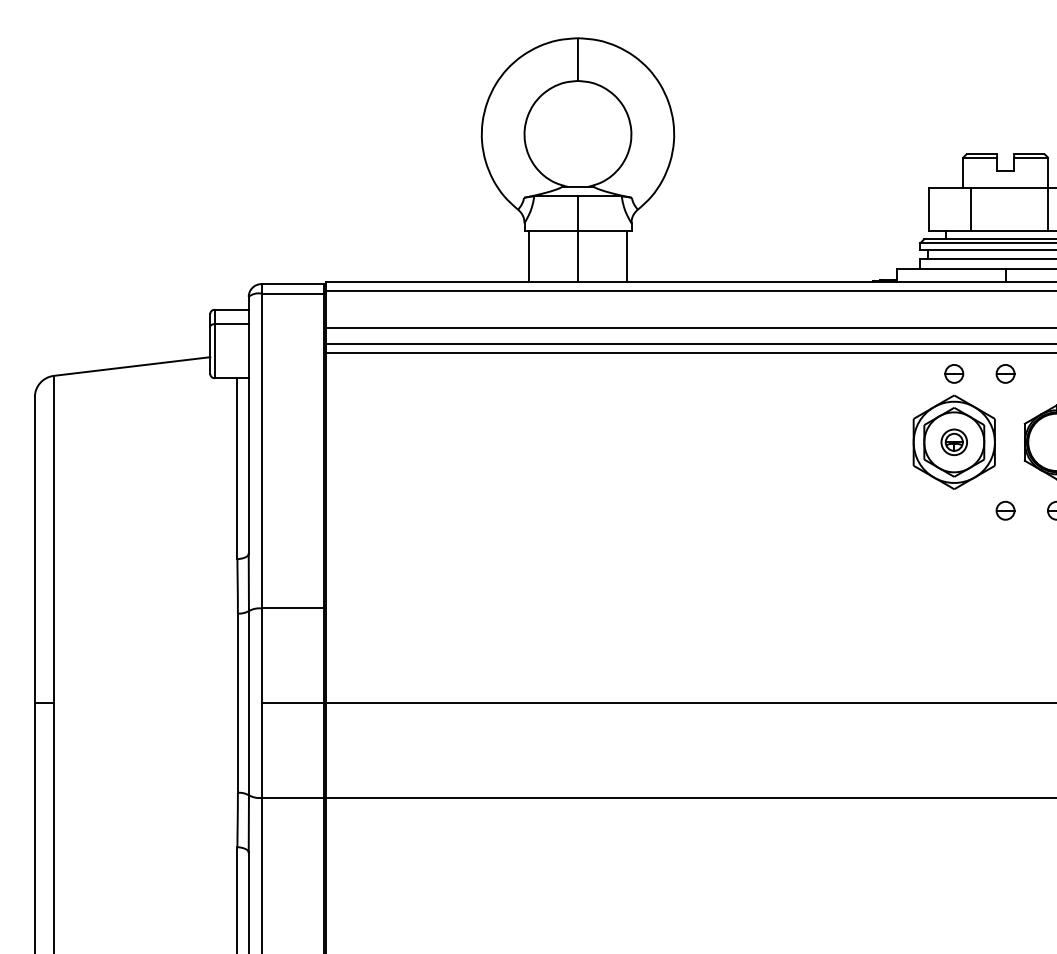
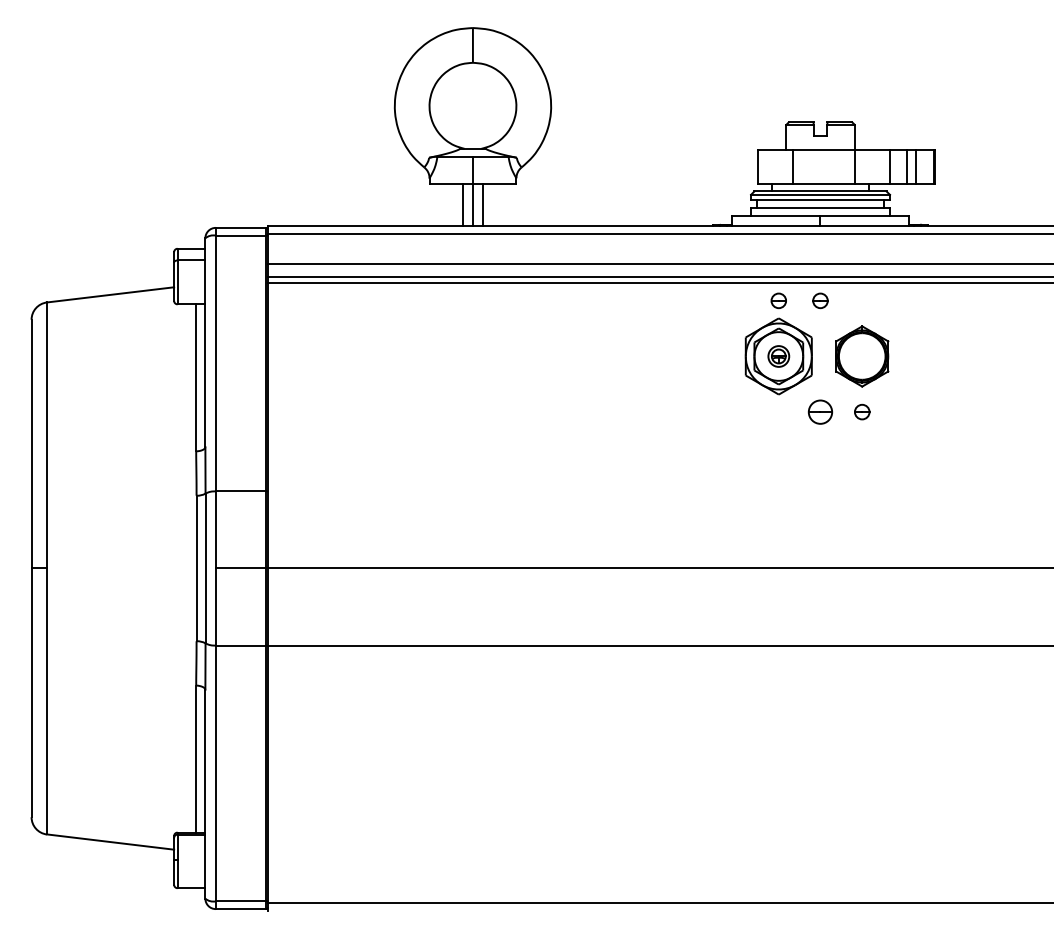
line: (529, 256) -> (463, 205), moved
line: (626, 256) -> (482, 205), moved
part: (1005, 510) -> (820, 411), size x1.6

